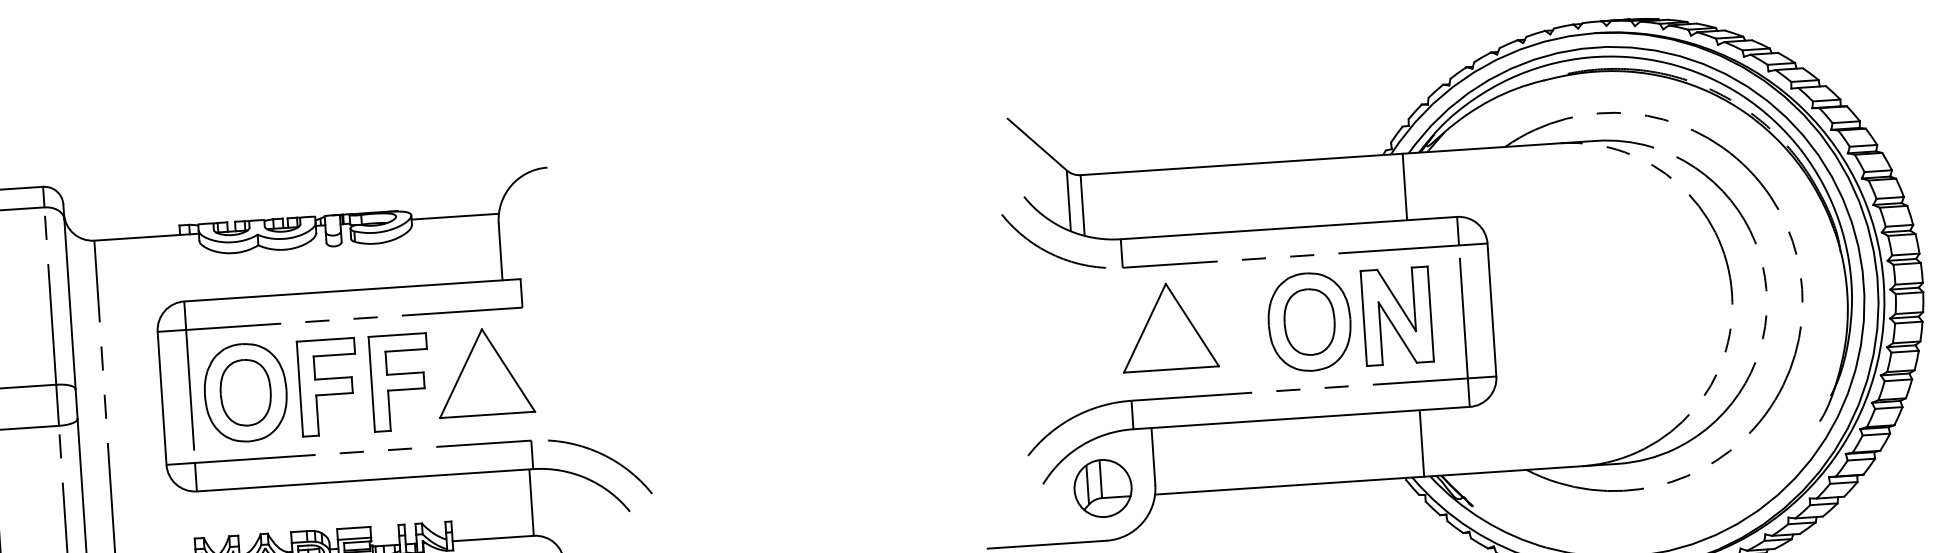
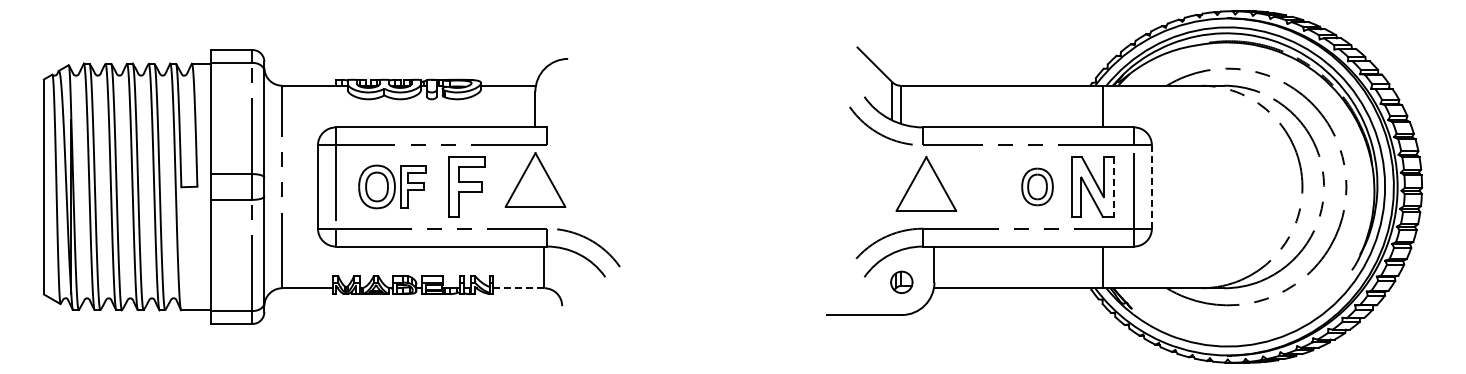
line: (1491, 310) -> (1151, 187), solid -> dashed
line: (1430, 314) -> (1113, 187), solid -> dashed
part: (1309, 321) -> (1037, 186), size x0.6
part: (1168, 325) -> (926, 183), moved
part: (484, 371) -> (535, 179), moved
part: (280, 389) -> (392, 186), size x0.7
part: (1102, 488) -> (901, 282), size x0.6
line: (494, 538) -> (519, 288), solid -> dashed

